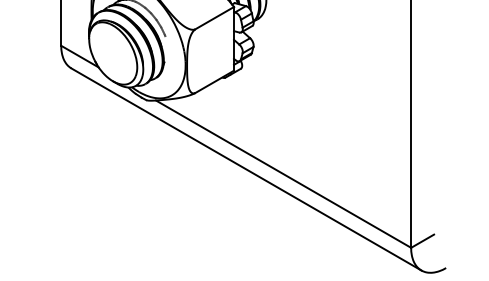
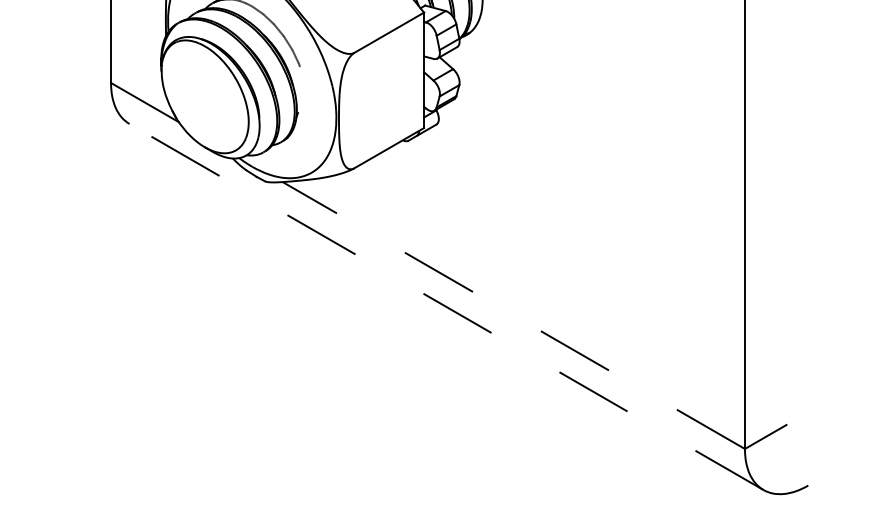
line: (246, 169) -> (446, 307), solid -> dashed
line: (283, 173) -> (513, 314), solid -> dashed

